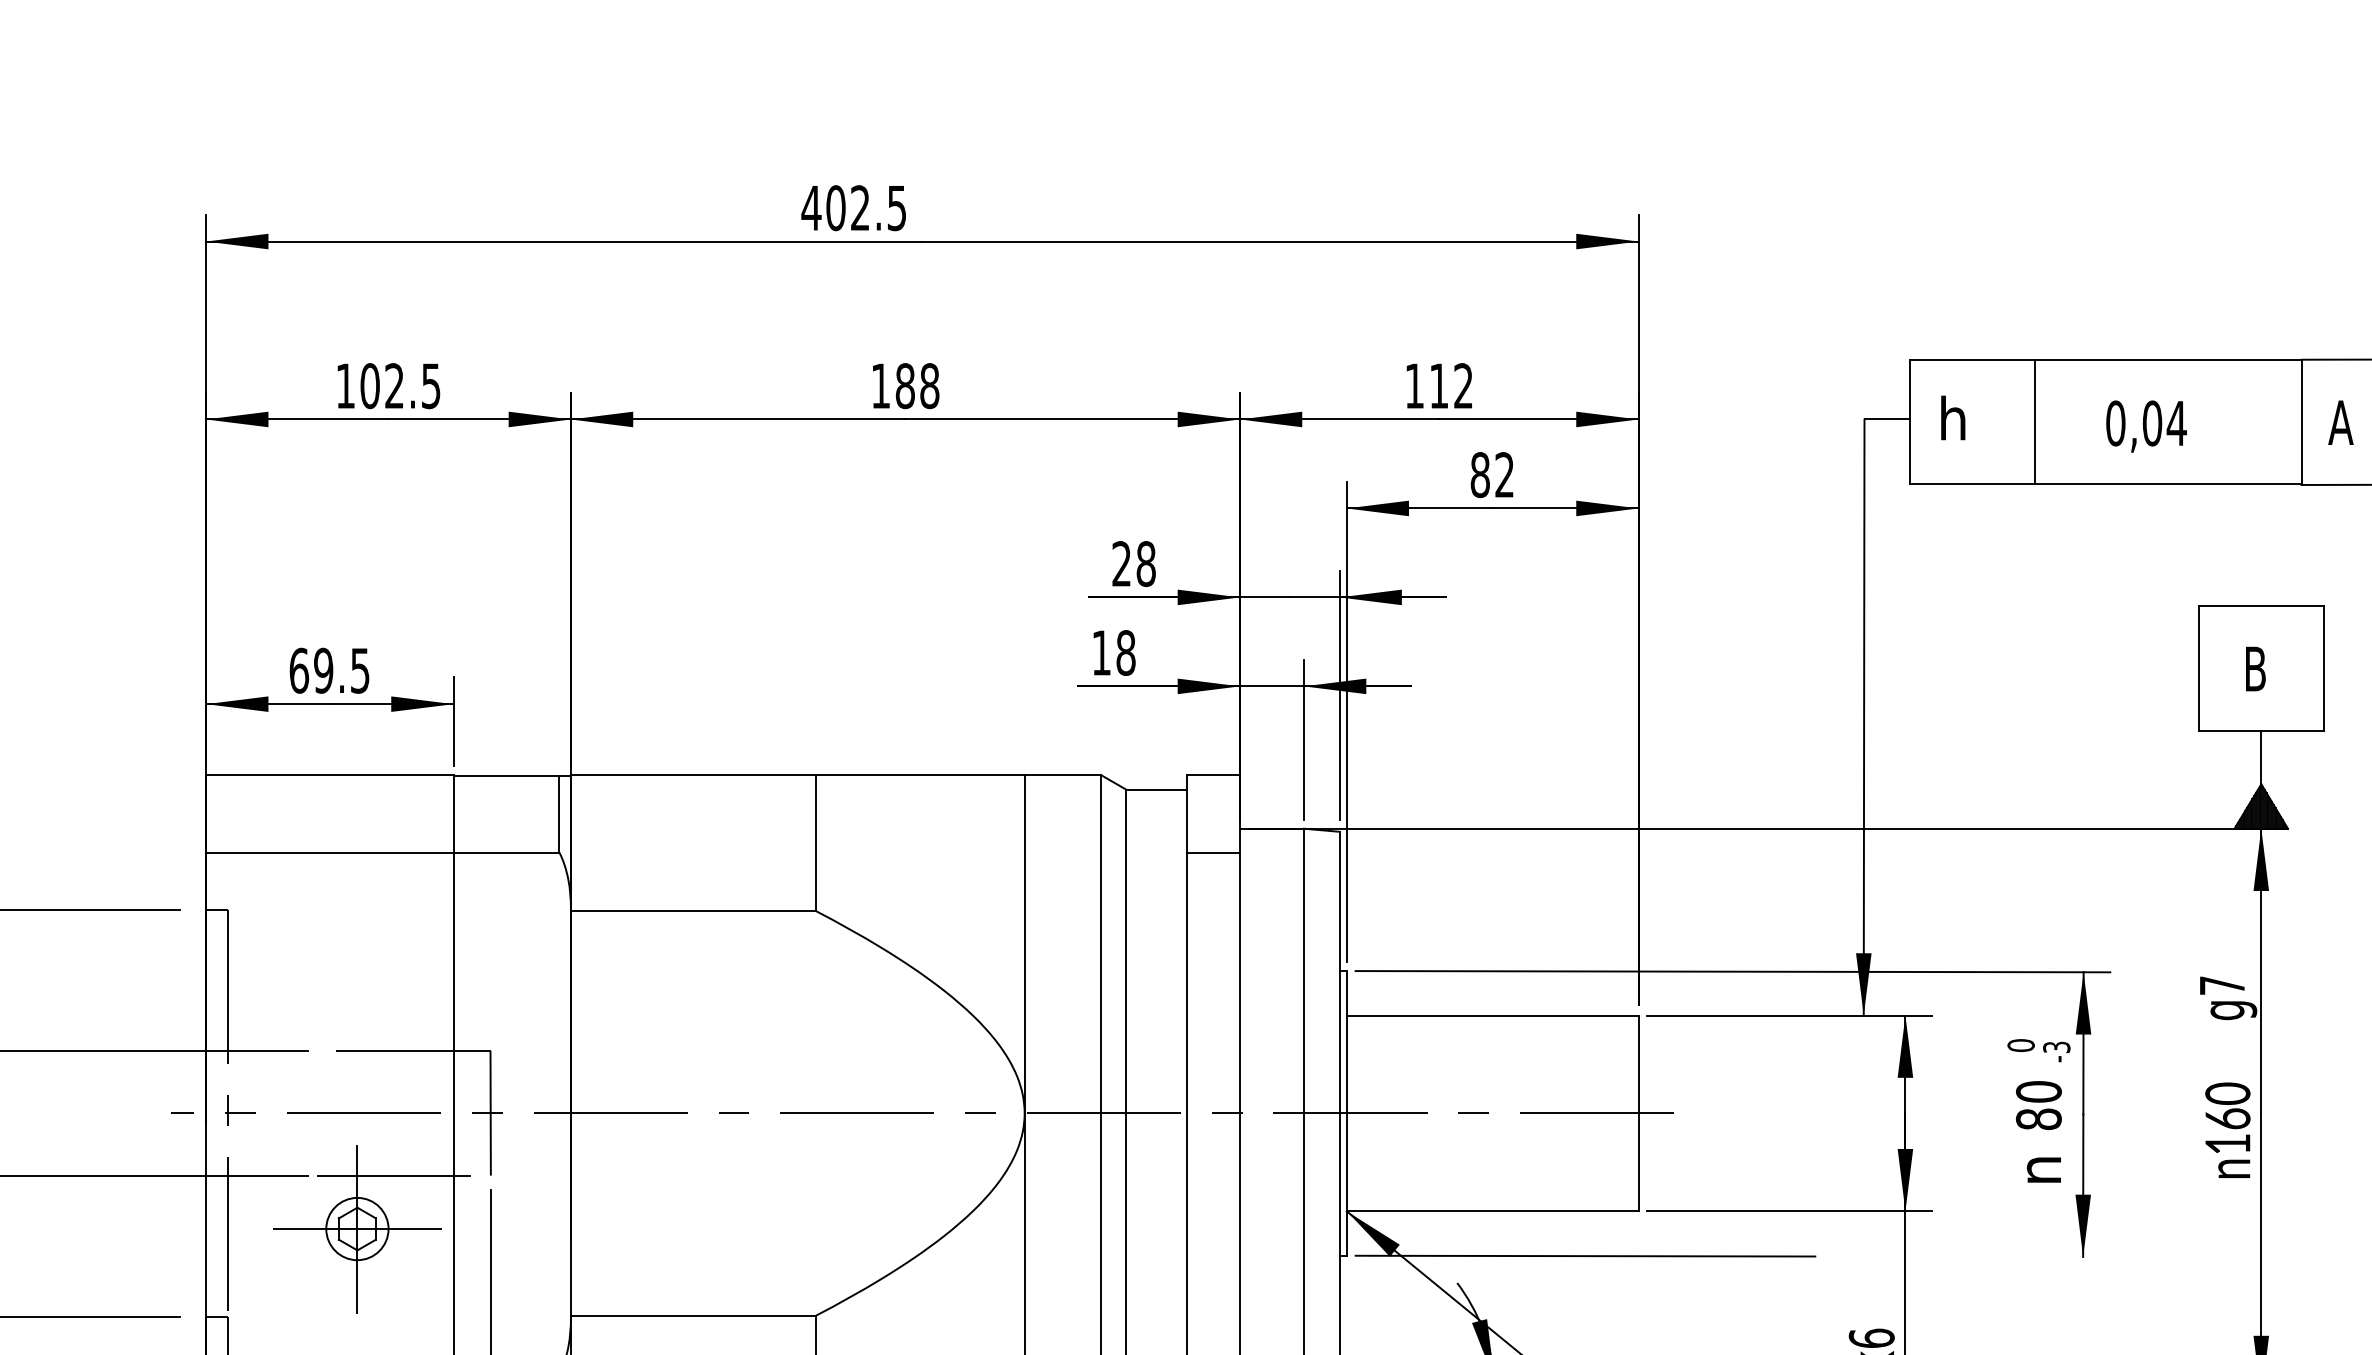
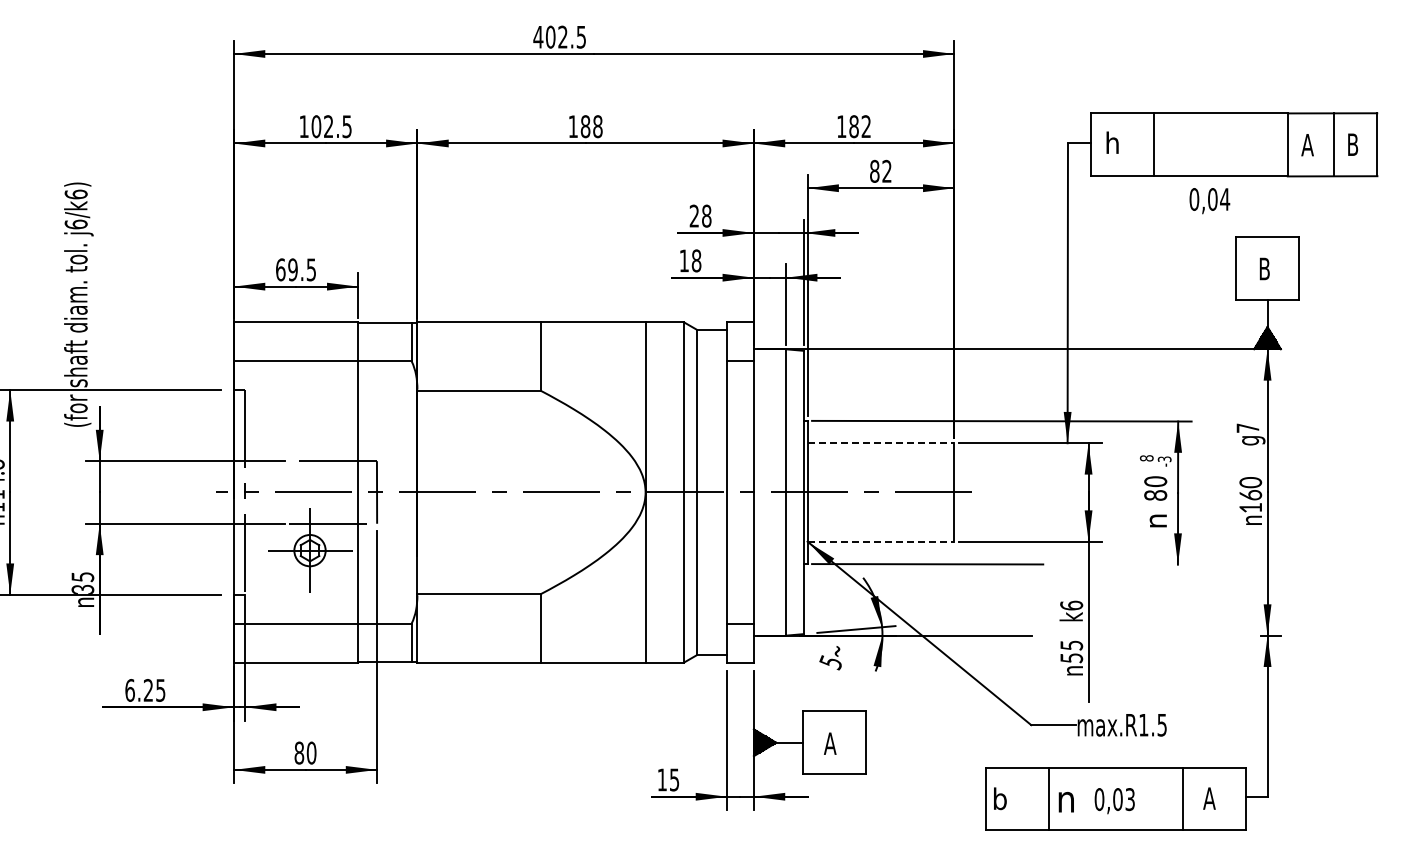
text: (1438, 385) -> (853, 126), 112 -> 182
text: (2145, 427) -> (1209, 201), moved
line: (1493, 1016) -> (881, 443), solid -> dashed
text: (2020, 1045) -> (1146, 458), 0 -> 8
line: (1493, 1210) -> (881, 541), solid -> dashed

